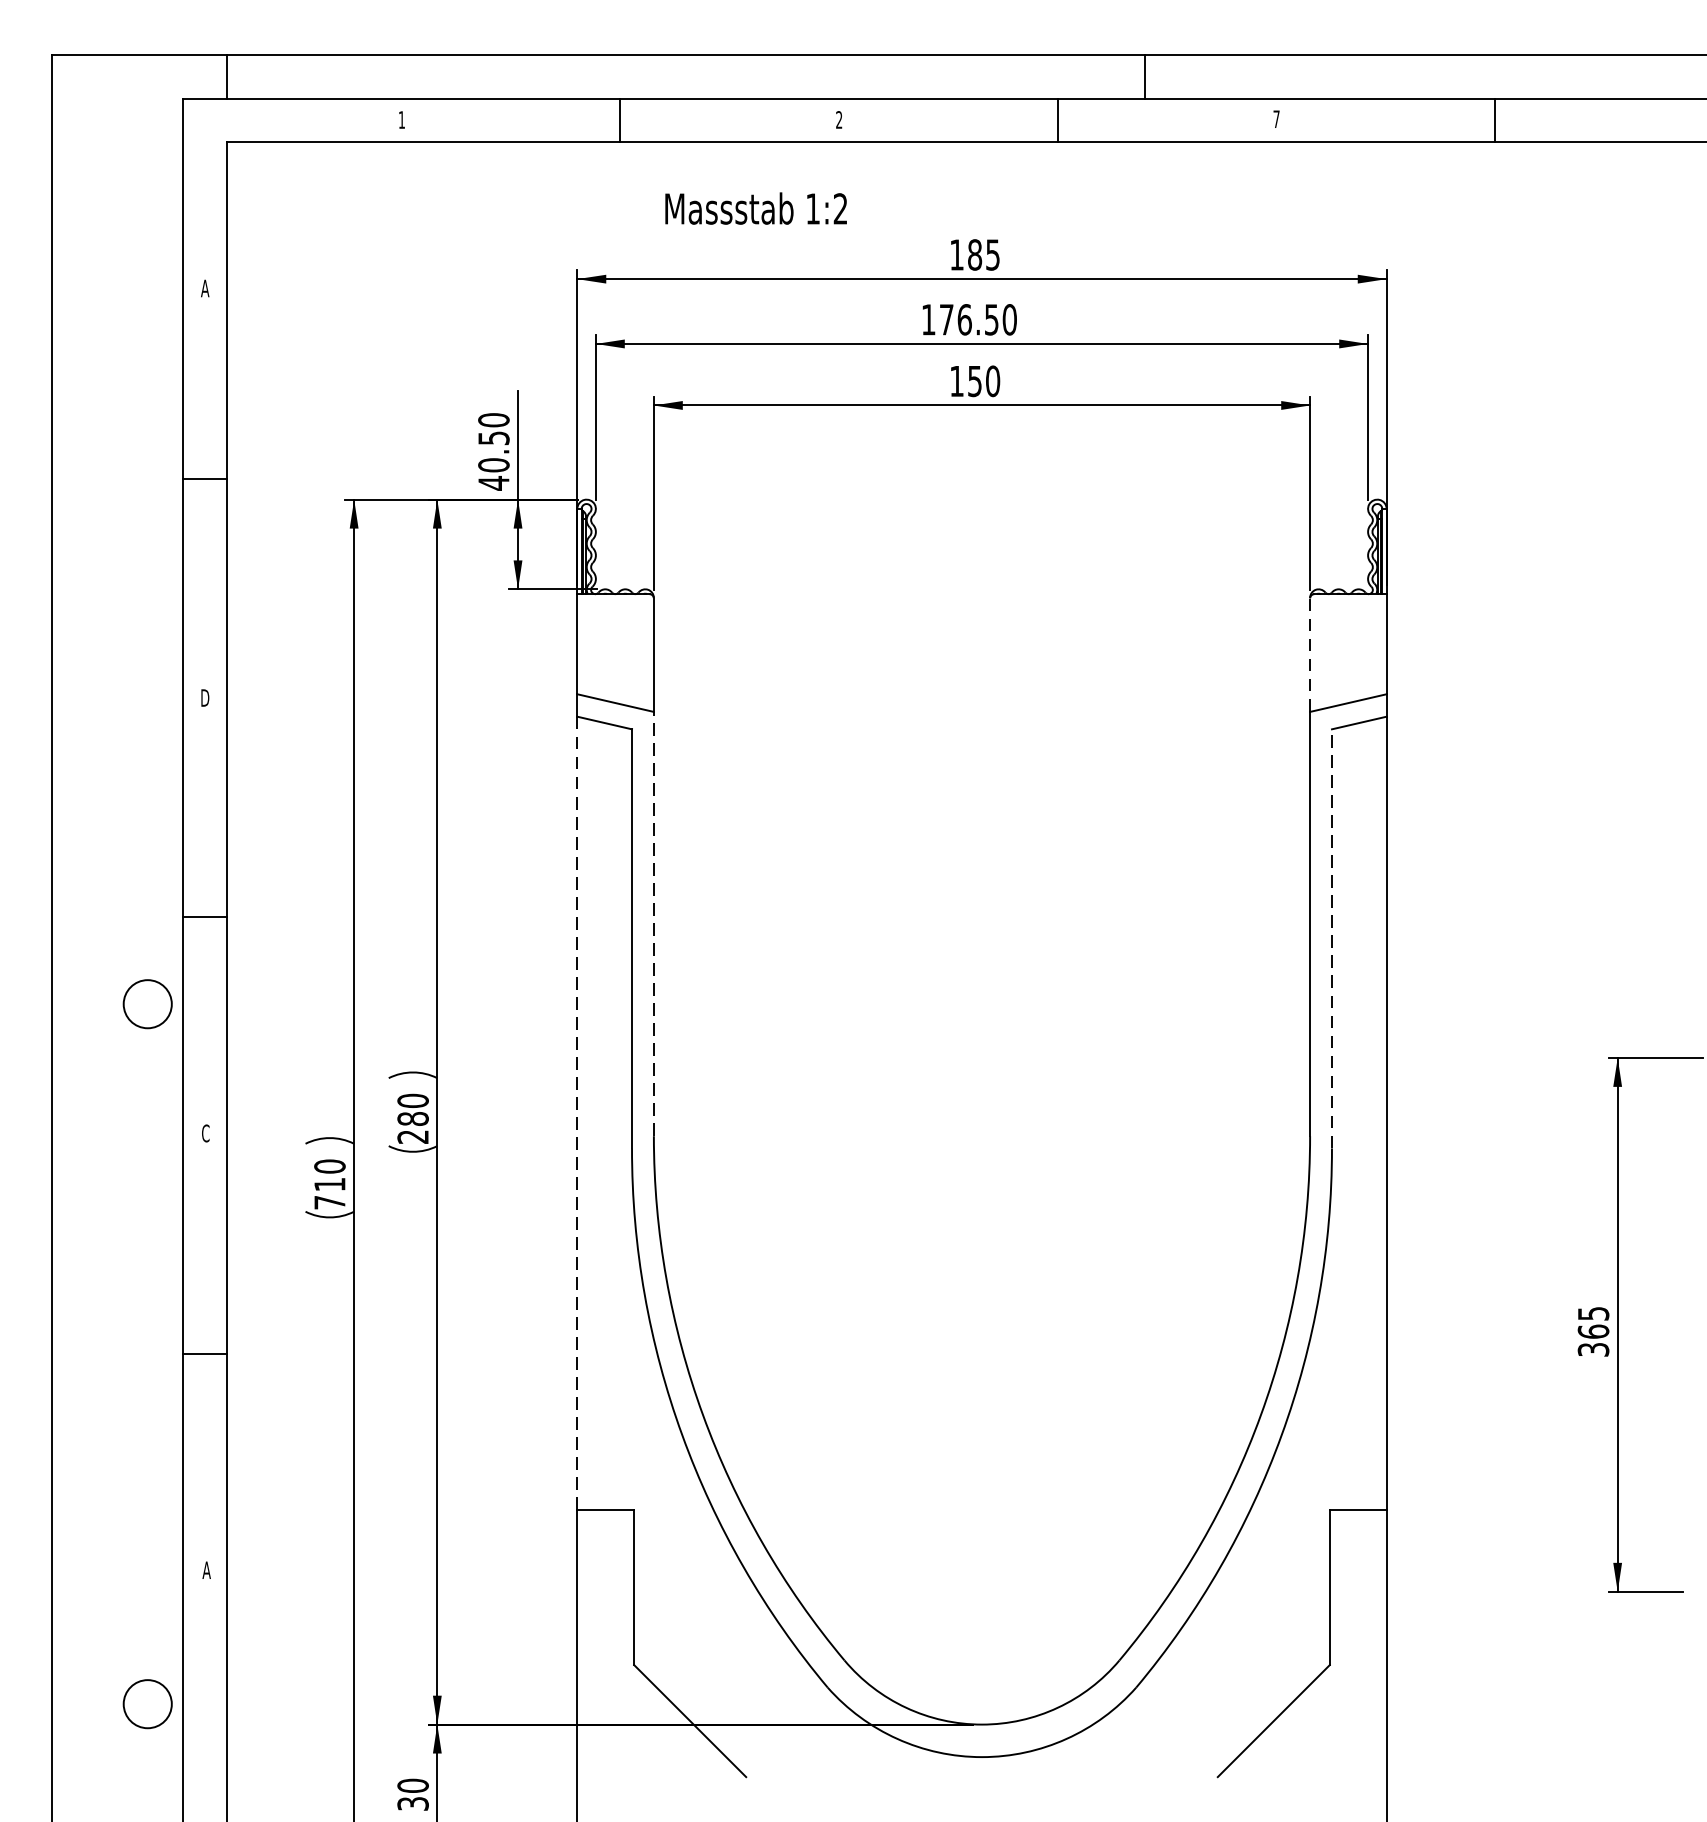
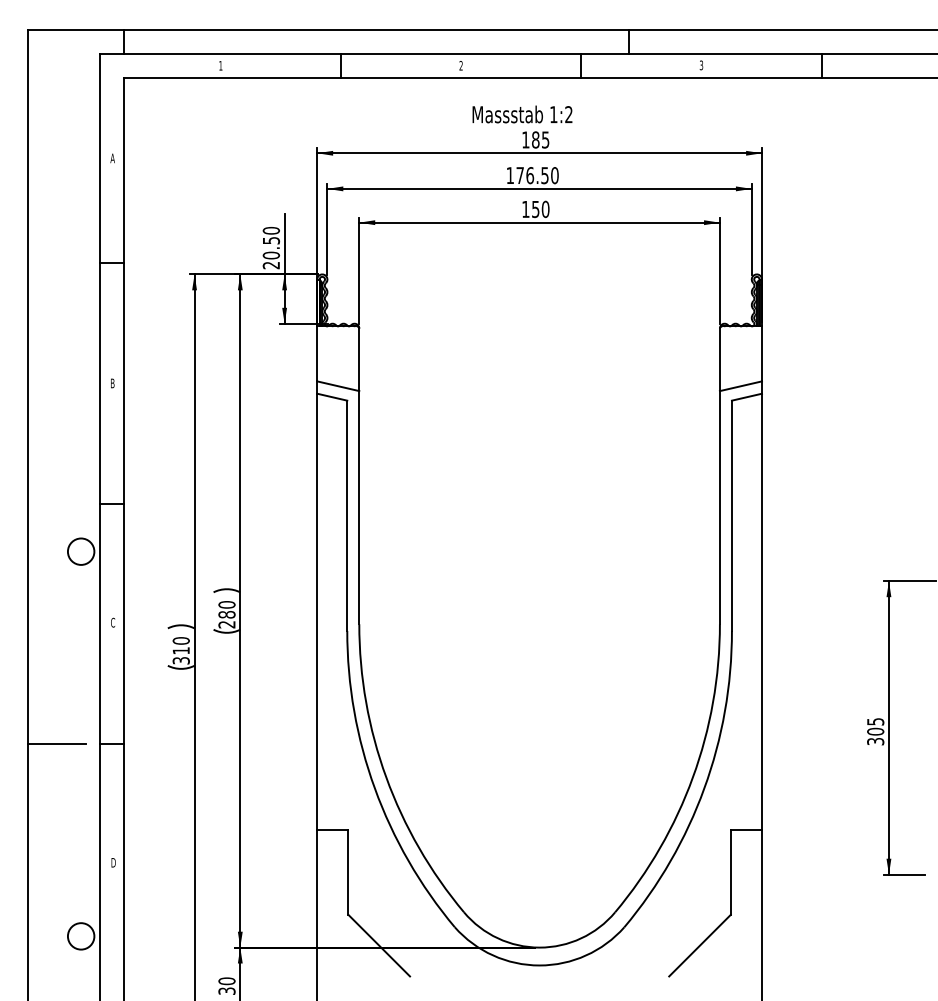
text: (1276, 119) -> (701, 65), 7 -> 3
text: (756, 208) -> (522, 114), moved
text: (492, 483) -> (270, 265), 40.50 -> 20.50
line: (1309, 656) -> (719, 360), dashed -> solid
text: (204, 696) -> (112, 382), D -> B
line: (654, 923) -> (359, 507), dashed -> solid
line: (1331, 938) -> (731, 515), dashed -> solid
line: (577, 1114) -> (317, 612), dashed -> solid
text: (328, 1202) -> (180, 660), 710 -> 310
text: (1593, 1331) -> (875, 731), 365 -> 305
line: (102, 1355) -> (56, 744), added
text: (206, 1569) -> (113, 862), A -> D

